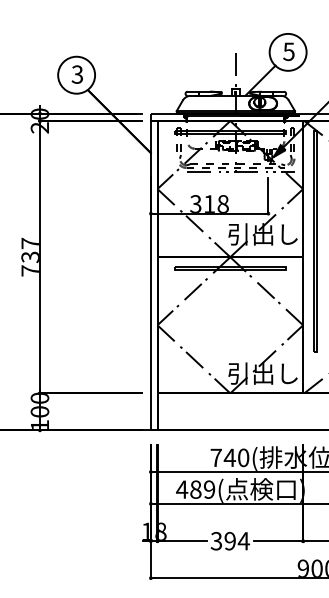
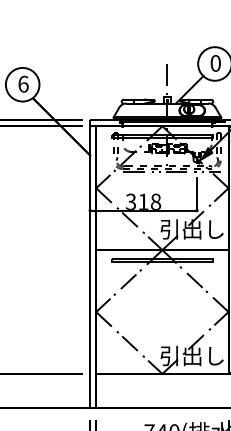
text: (288, 51) -> (215, 63), 5 -> 0
text: (77, 74) -> (23, 84), 3 -> 6

